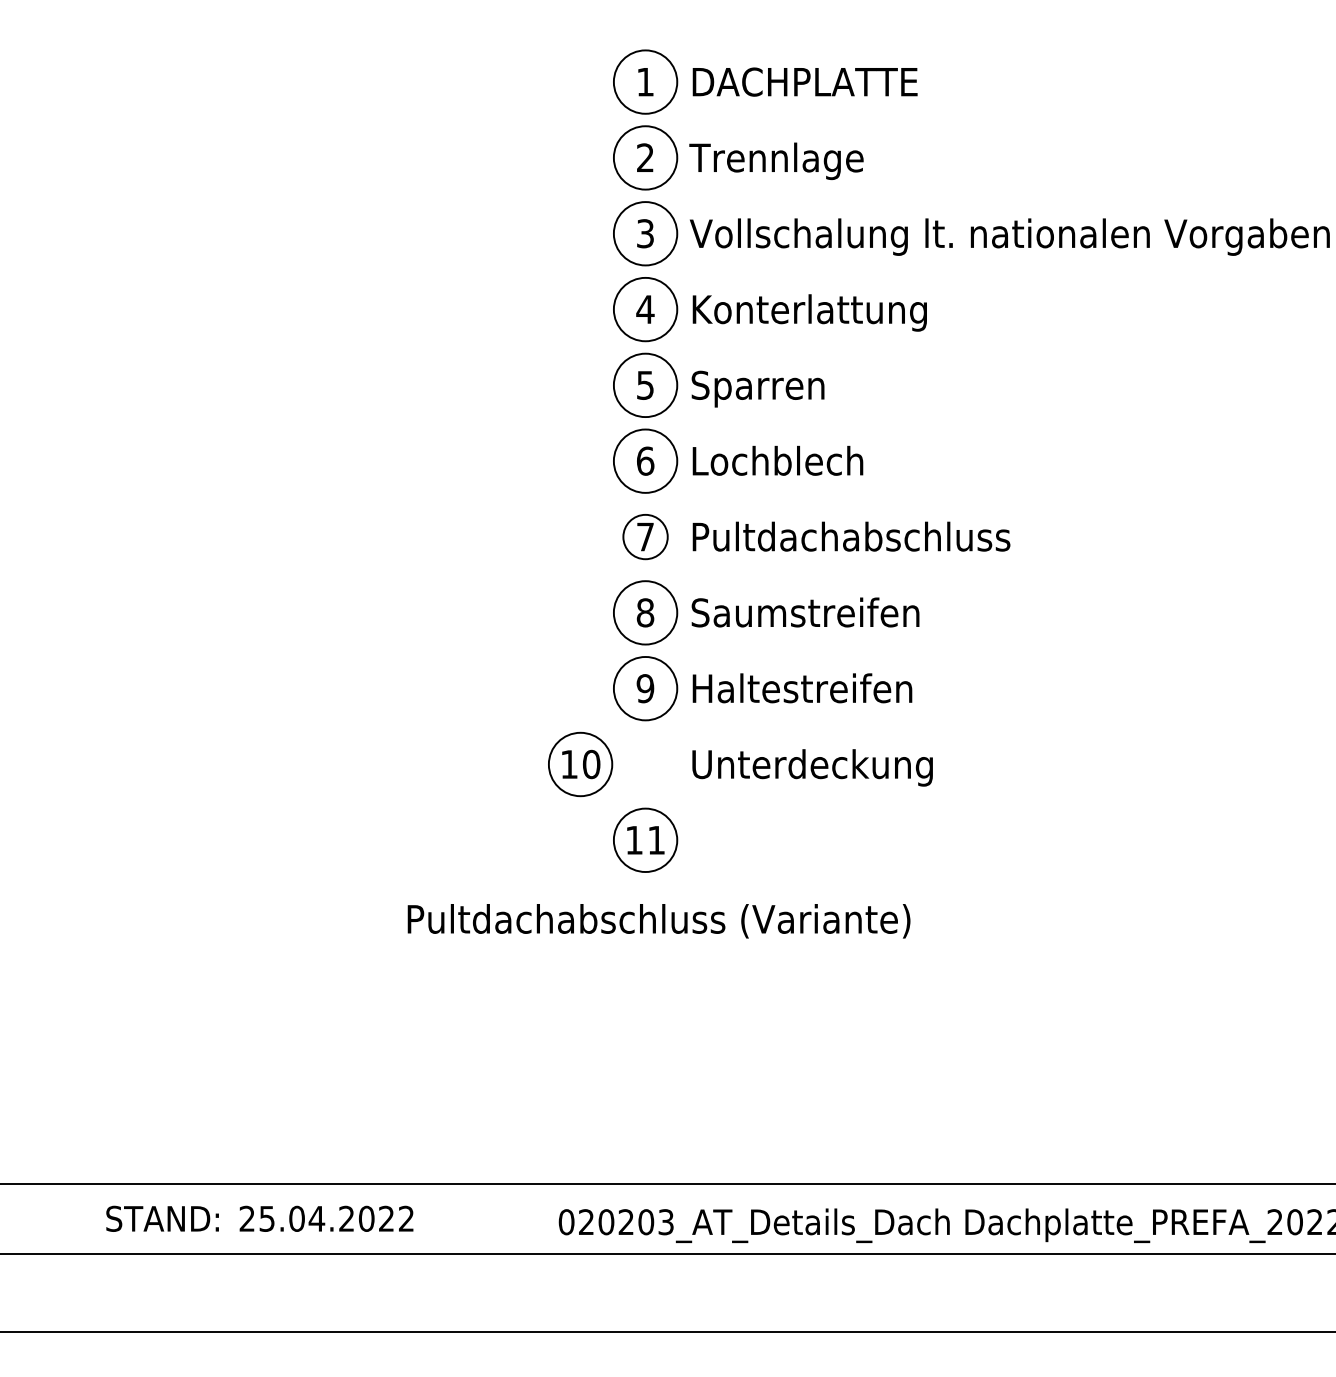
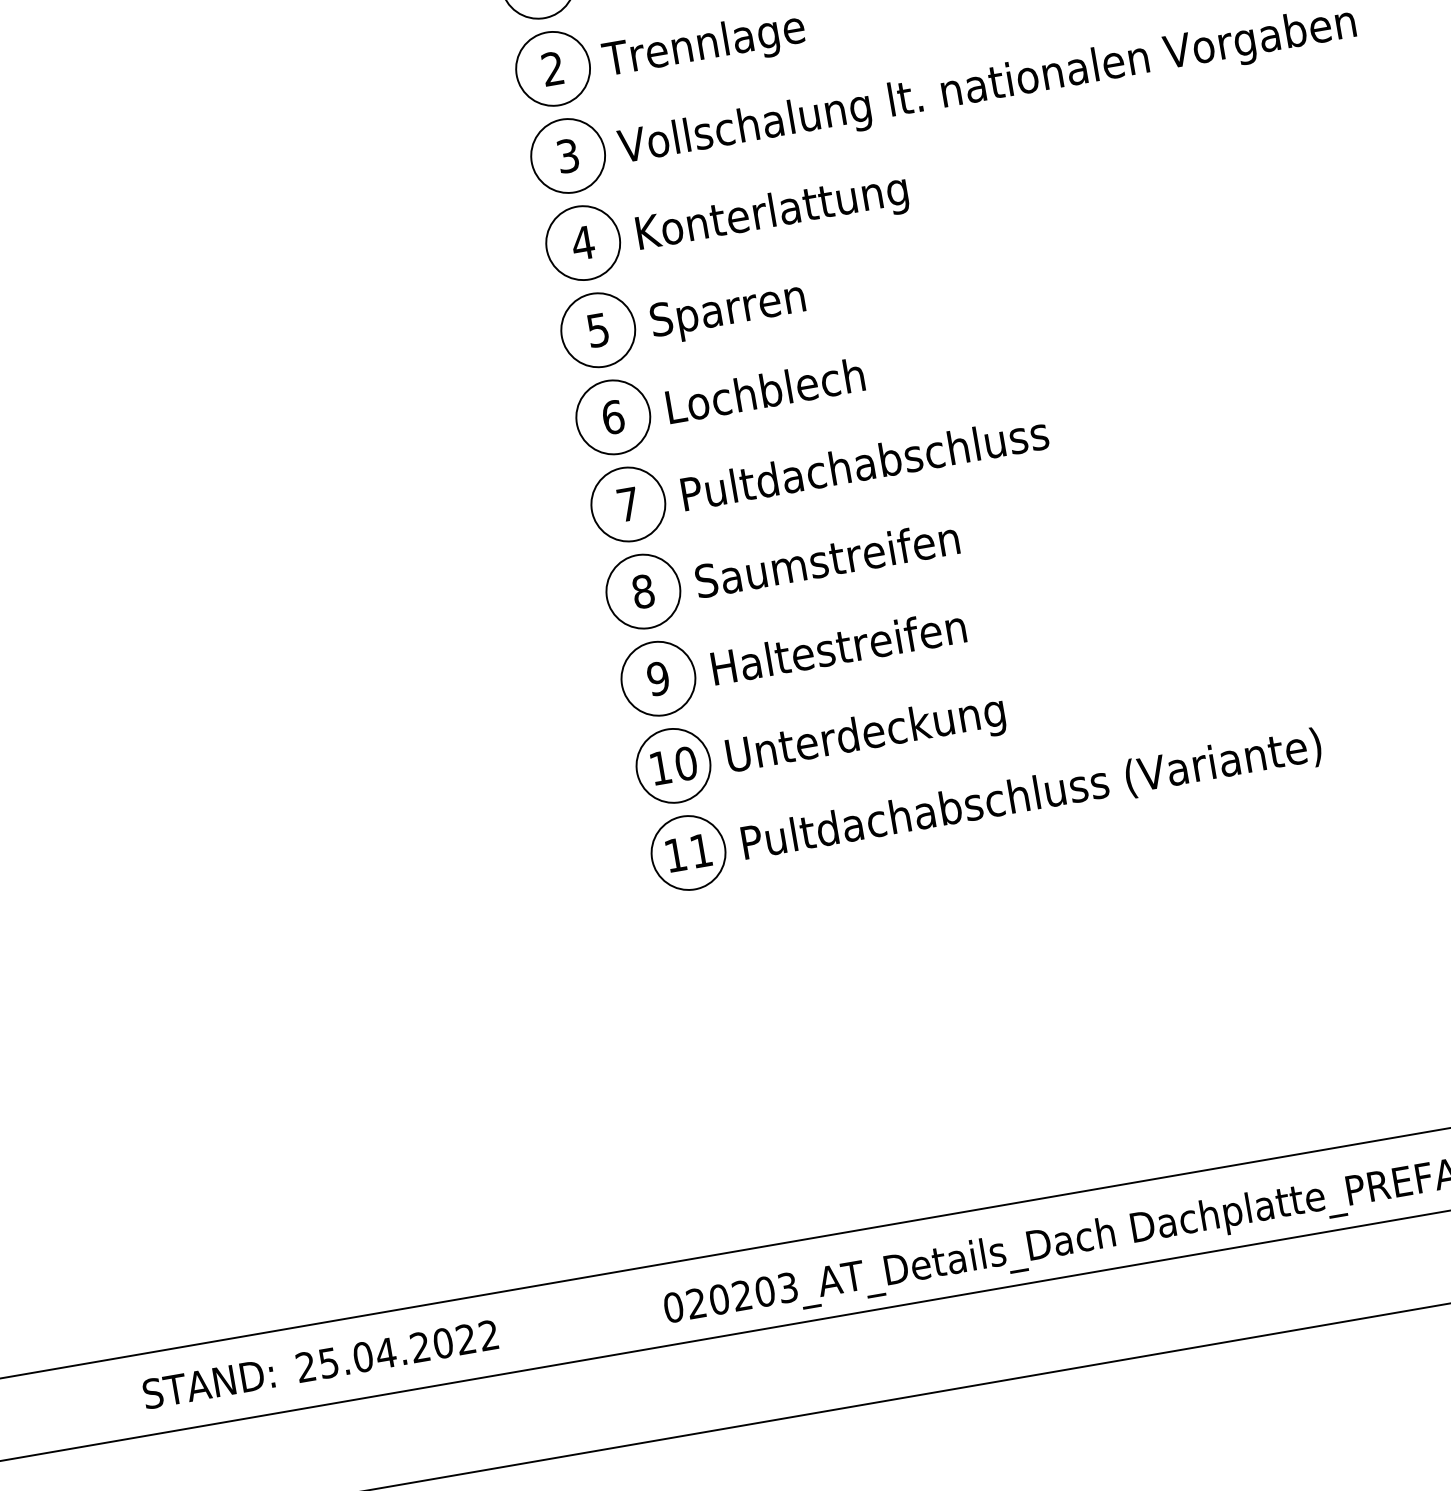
circle: (645, 536) -> (628, 503), size x1.43
part: (580, 764) -> (673, 765), moved
text: (658, 921) -> (1031, 796), moved

